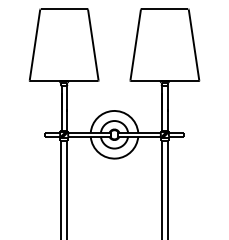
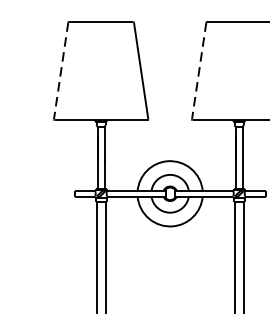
line: (34, 45) -> (60, 71), solid -> dashed
line: (135, 45) -> (198, 71), solid -> dashed

